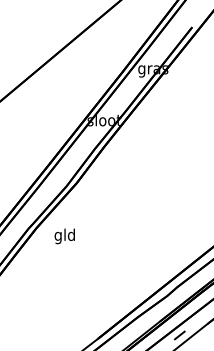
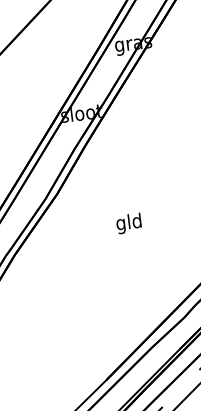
text: (64, 236) -> (128, 223), moved

